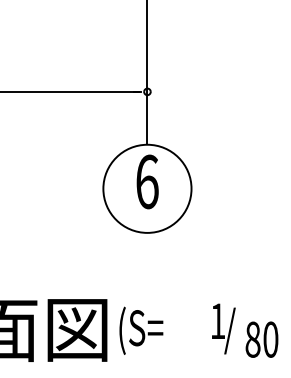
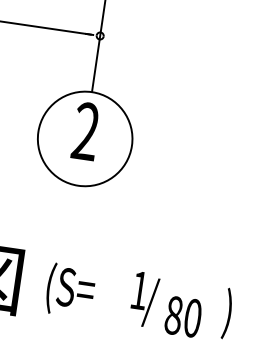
text: (147, 181) -> (86, 131), 6 -> 2
text: (141, 330) -> (70, 290), moved

